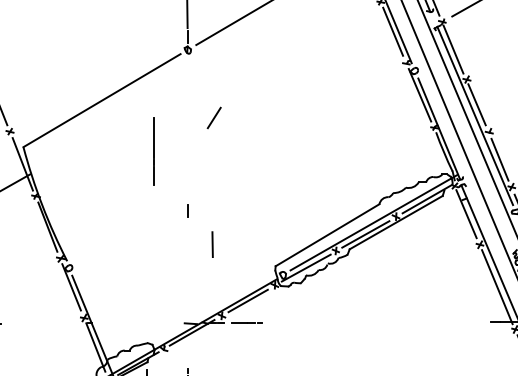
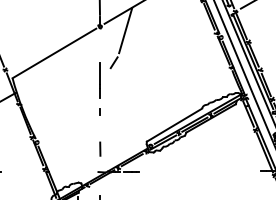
line: (235, 57) -> (125, 30), added
line: (152, 151) -> (99, 80), moved
line: (212, 243) -> (100, 148), moved

